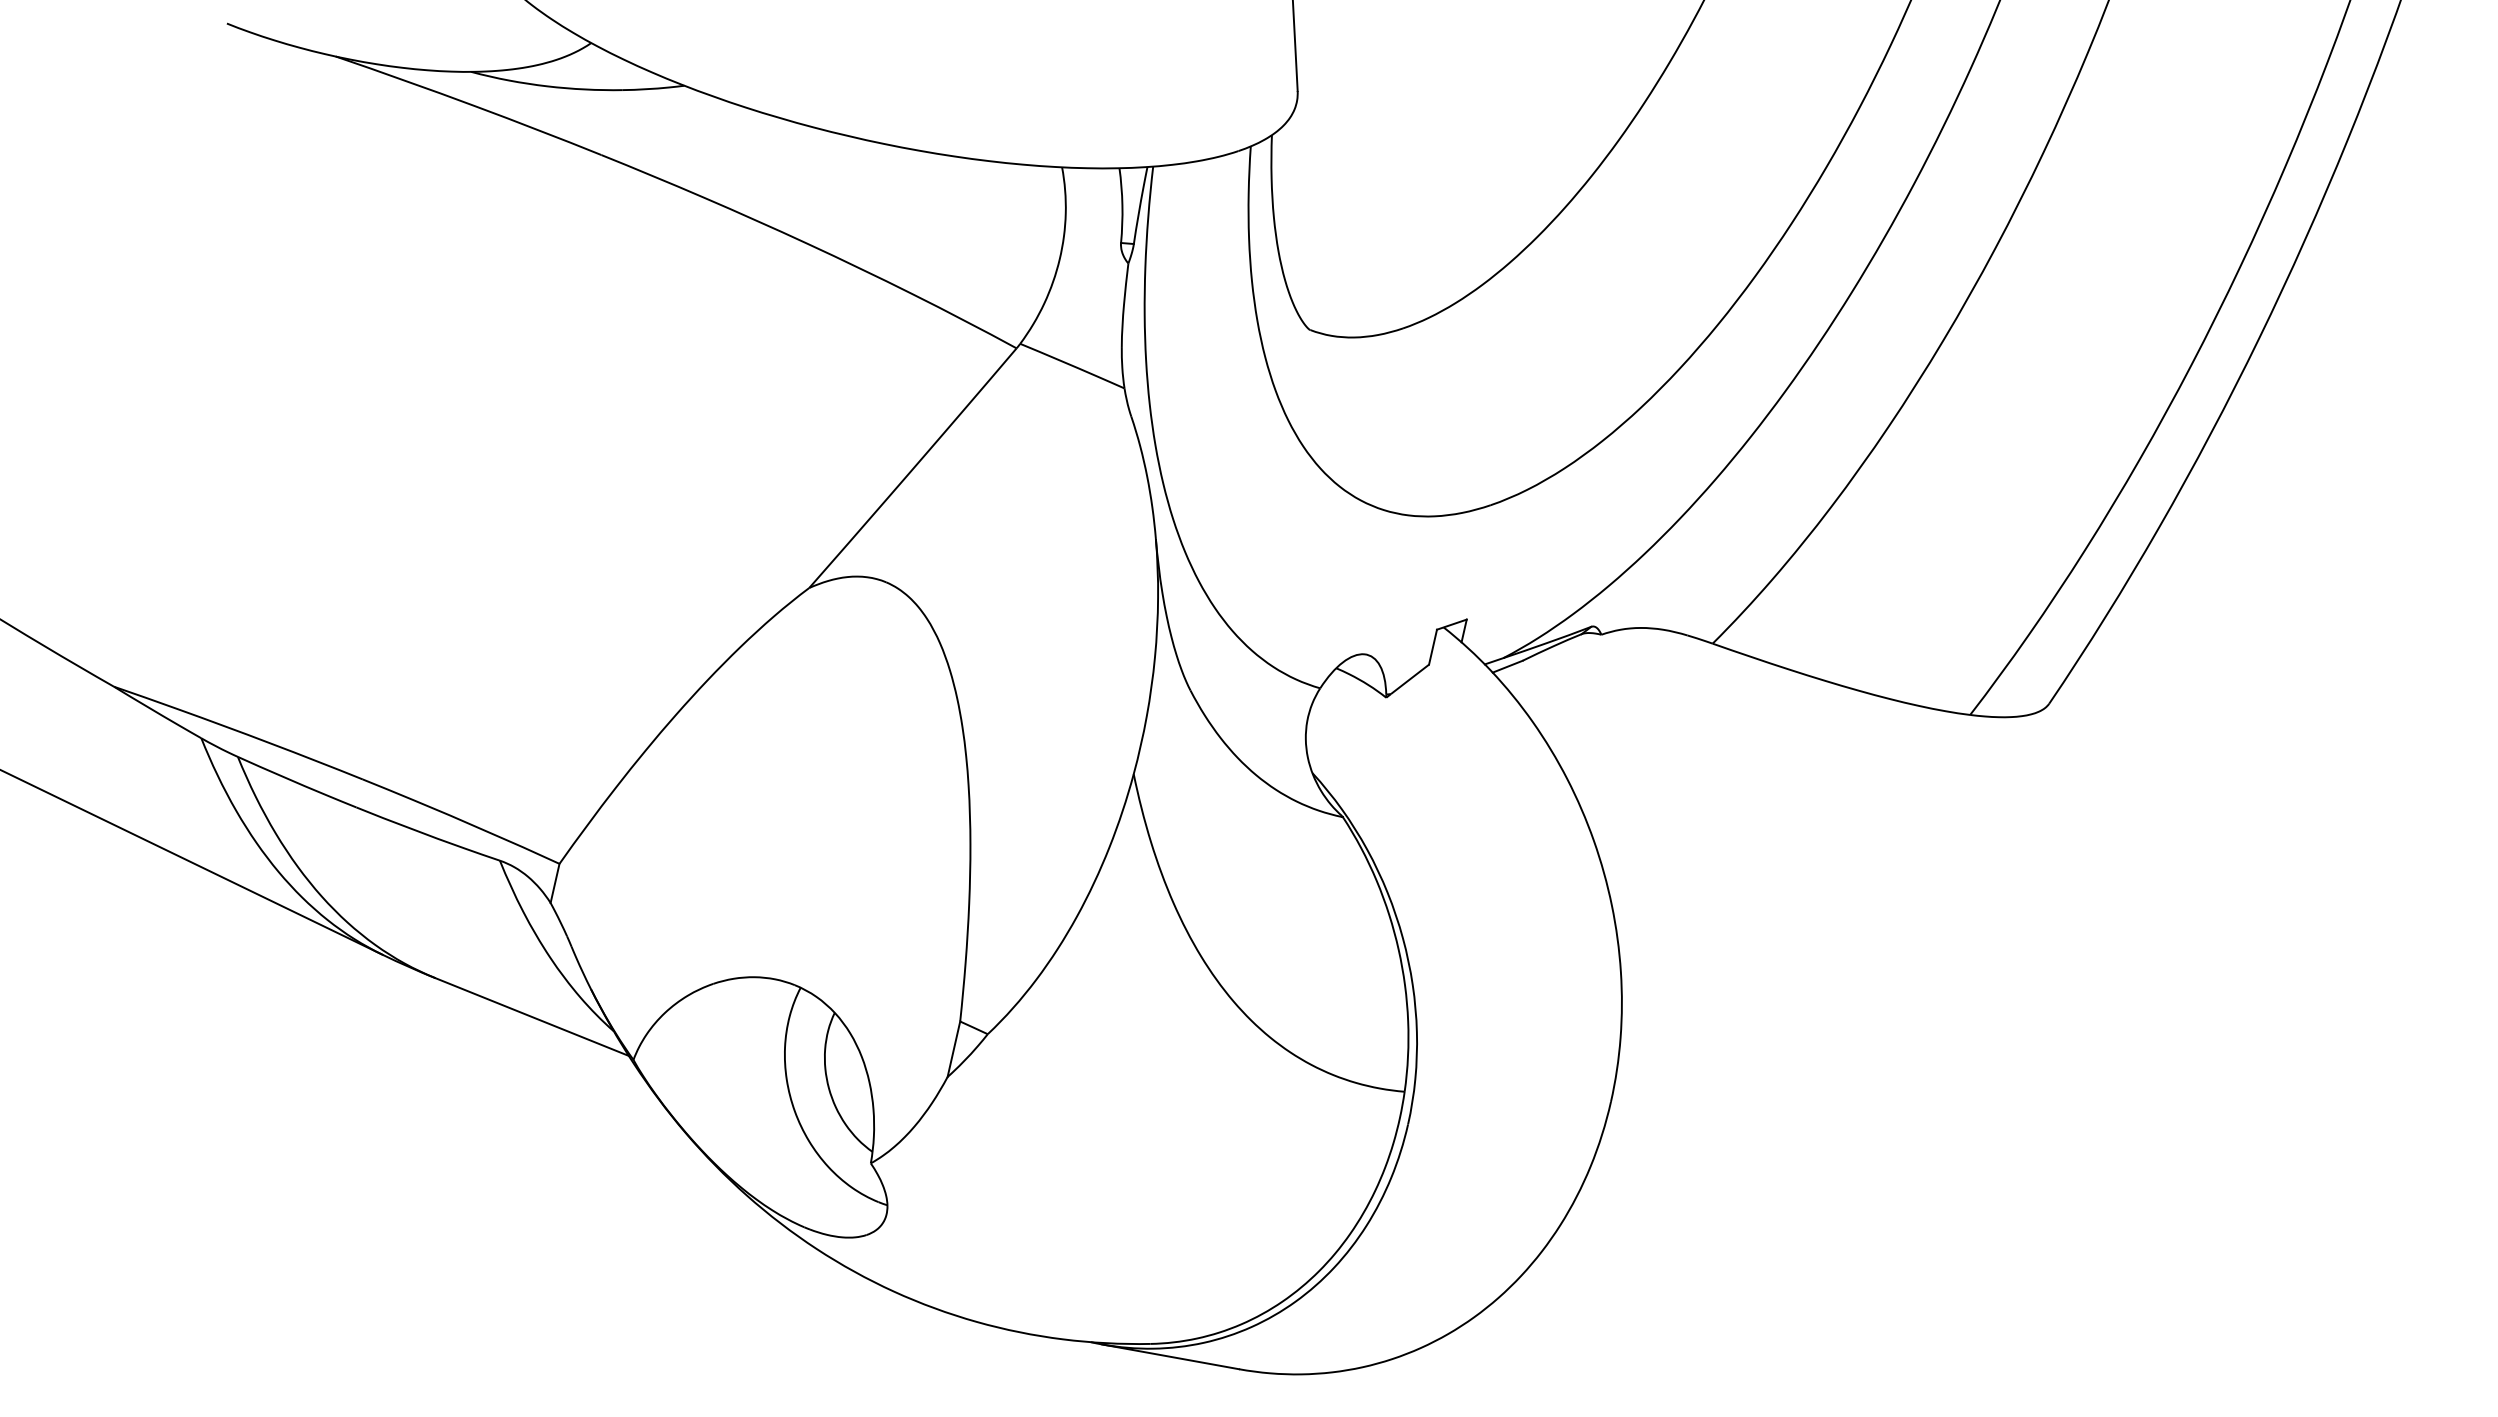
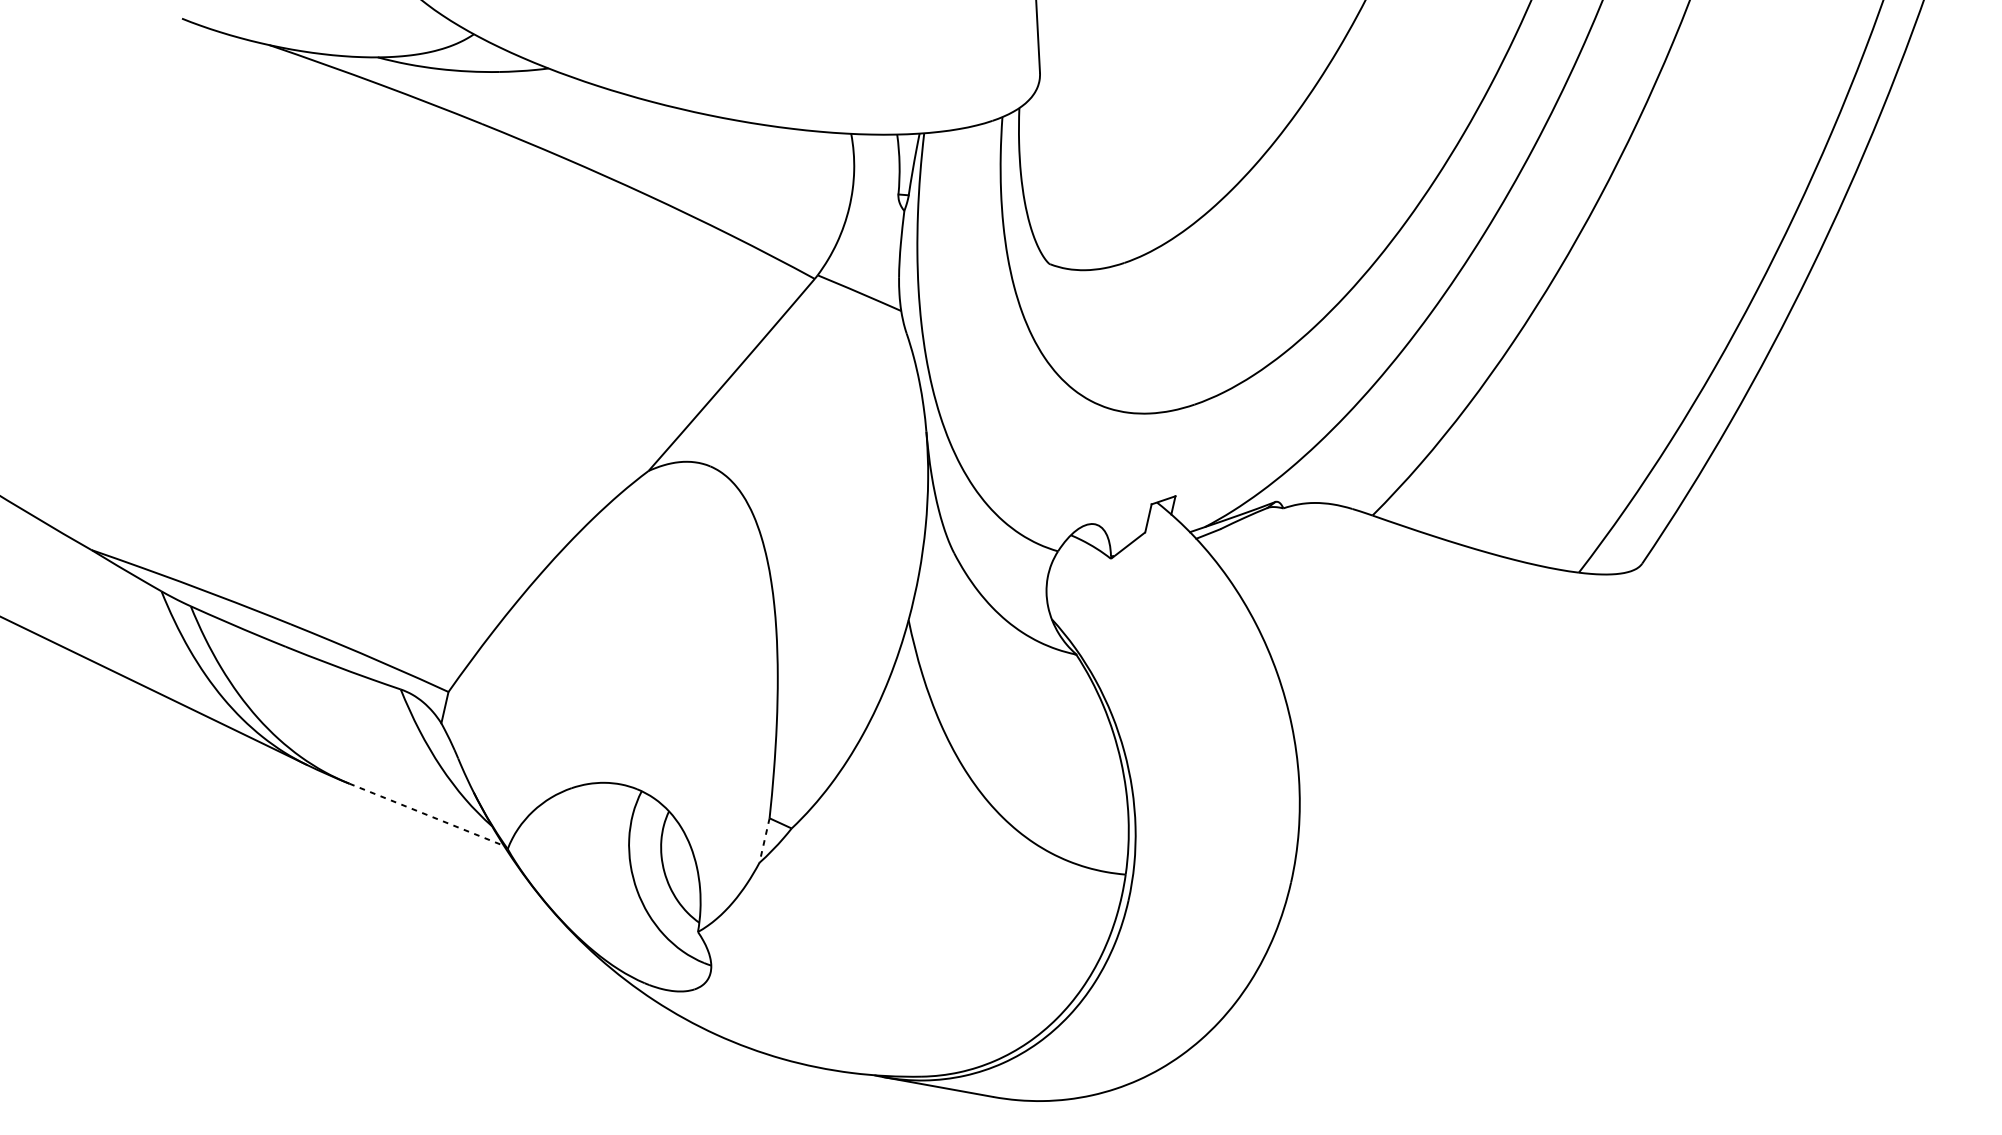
line: (532, 1017) -> (426, 815), solid -> dashed
line: (953, 1049) -> (764, 840), solid -> dashed

